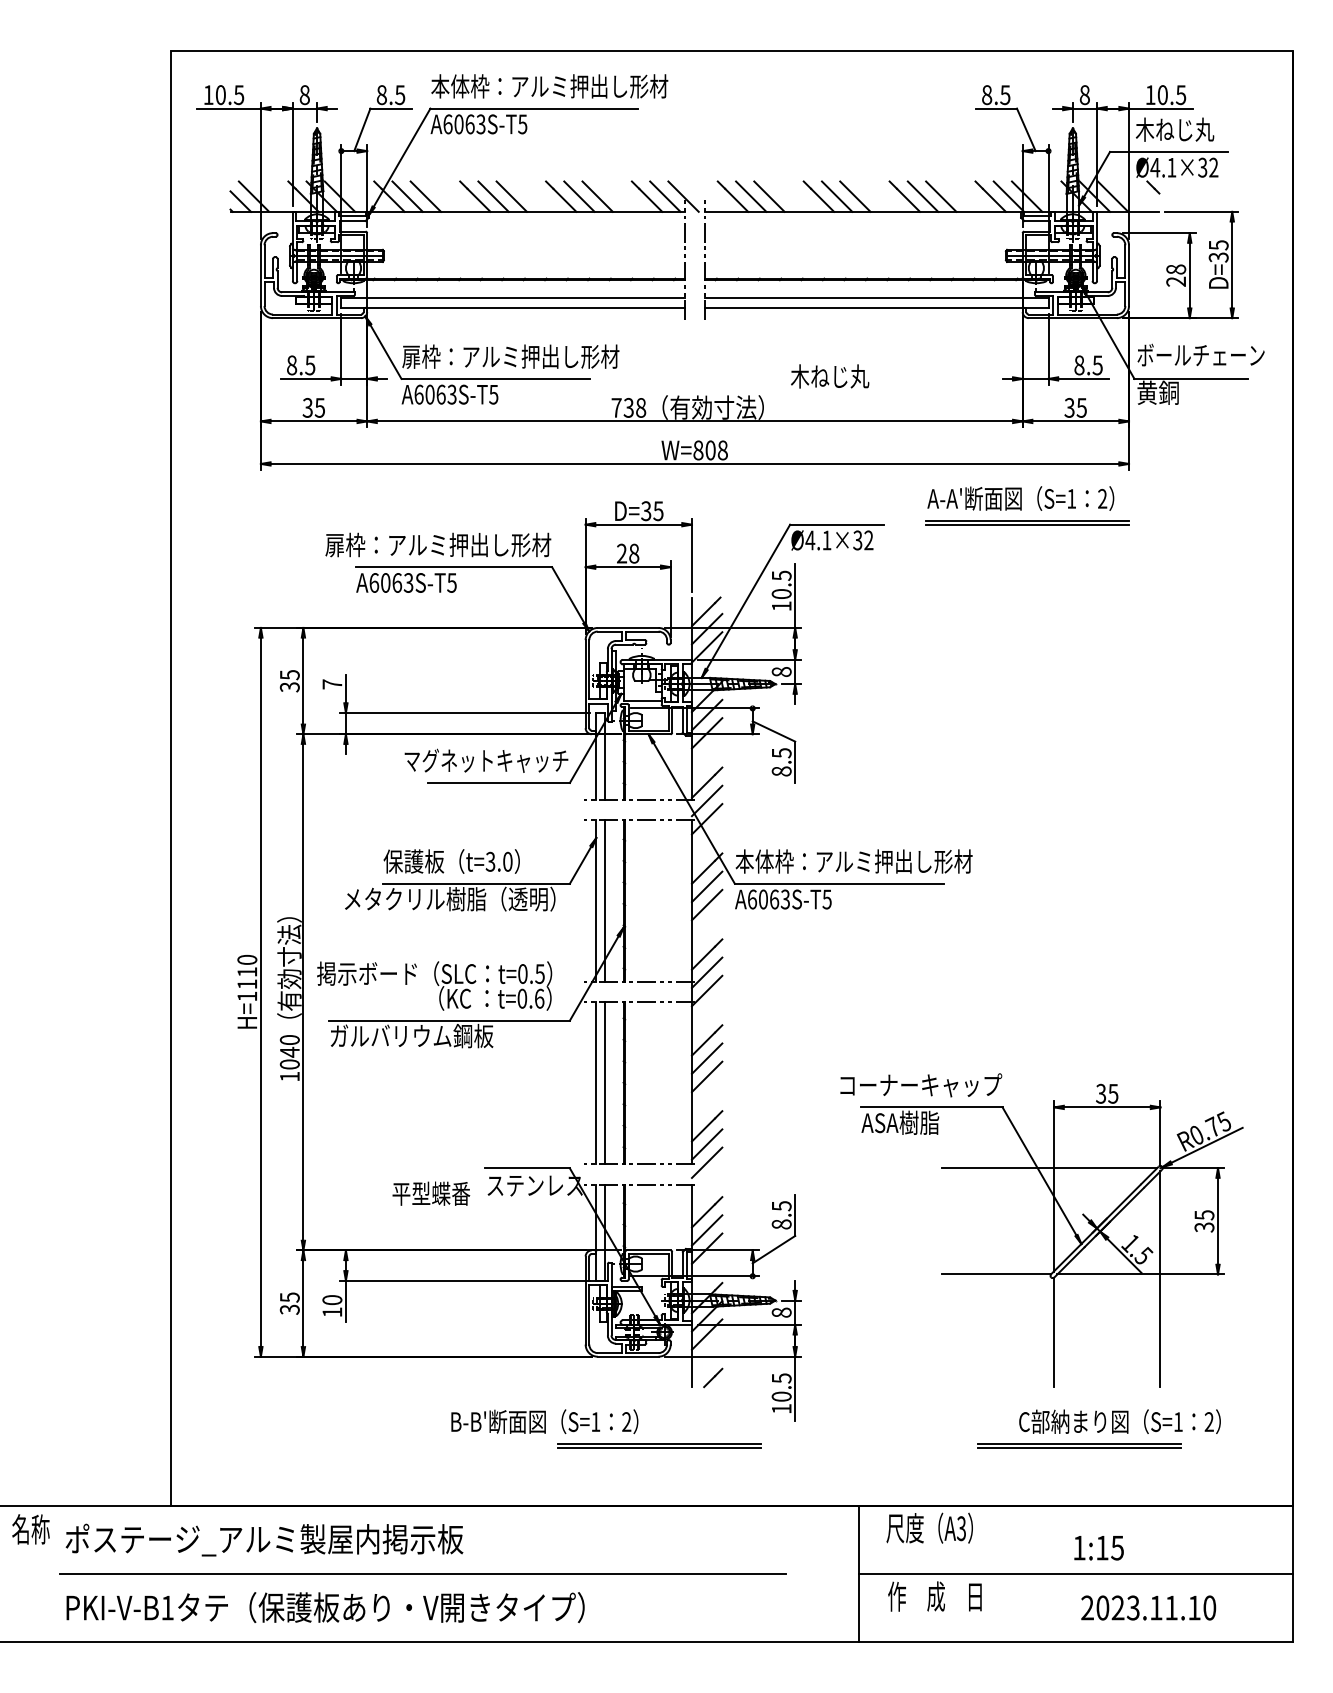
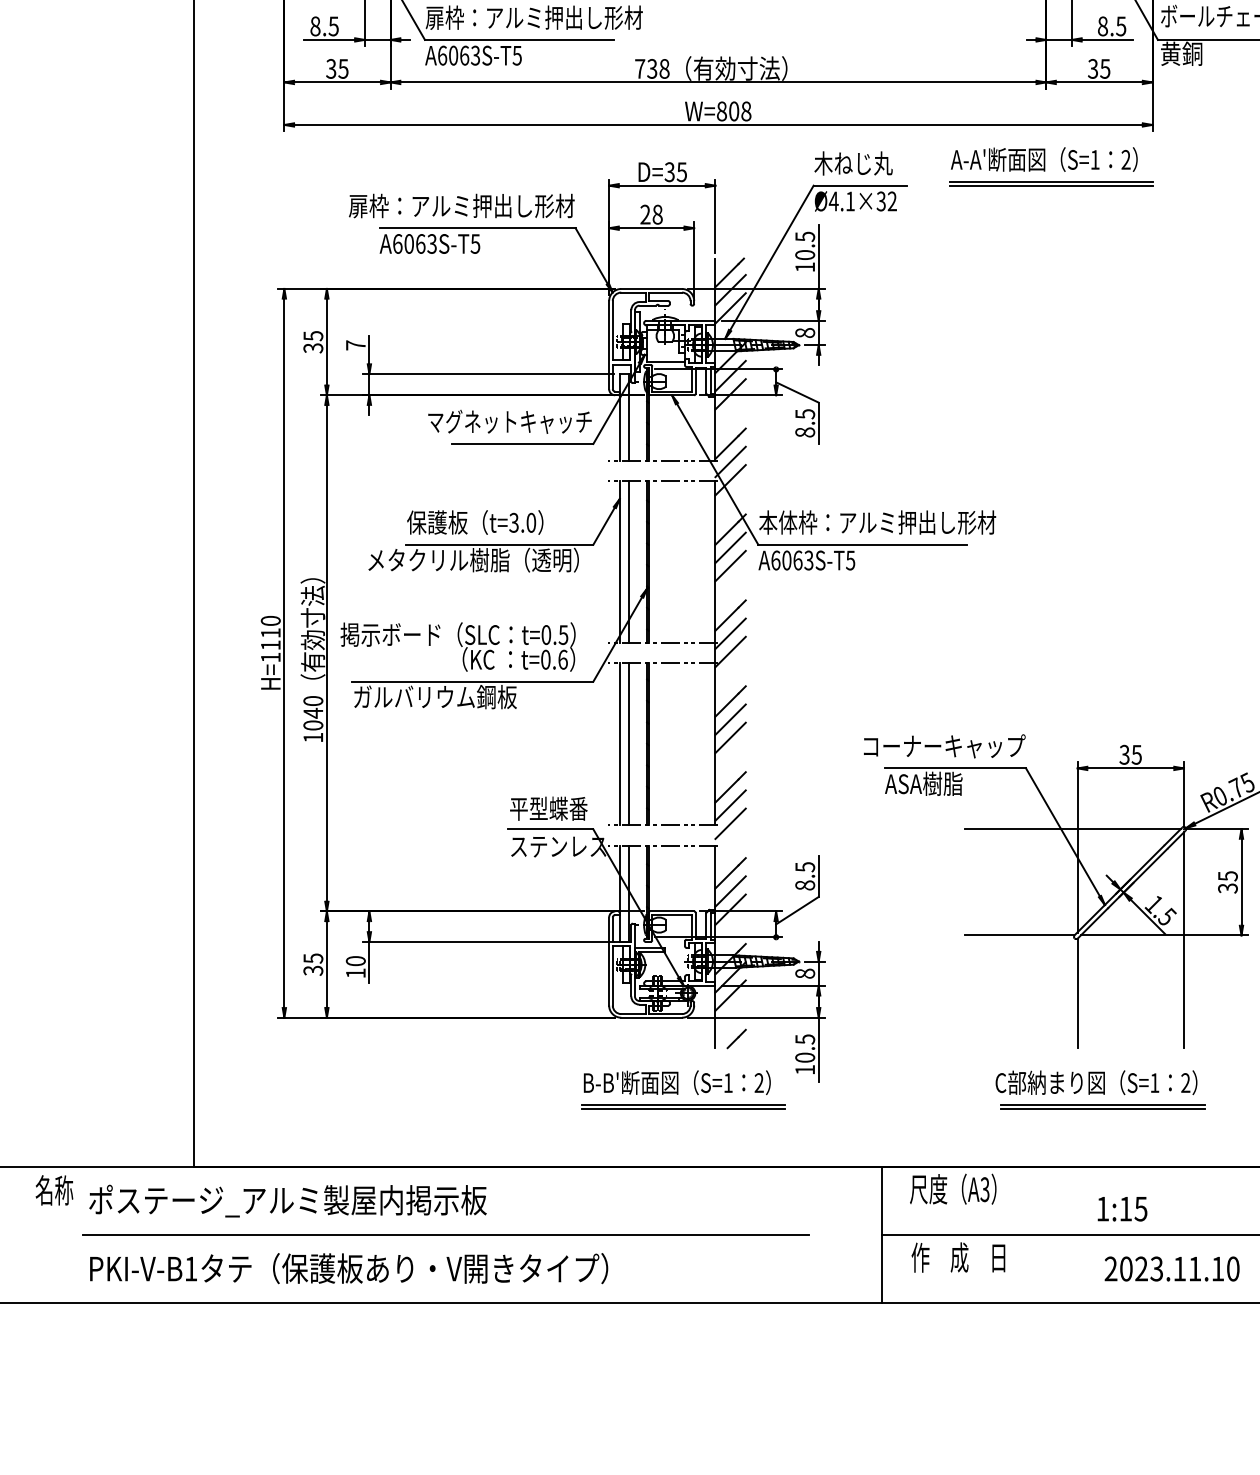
text: (830, 376) -> (853, 163), moved
text: (431, 1193) -> (548, 808), moved
text: (544, 1421) -> (676, 1082), moved
text: (1119, 1421) -> (1095, 1082), moved

